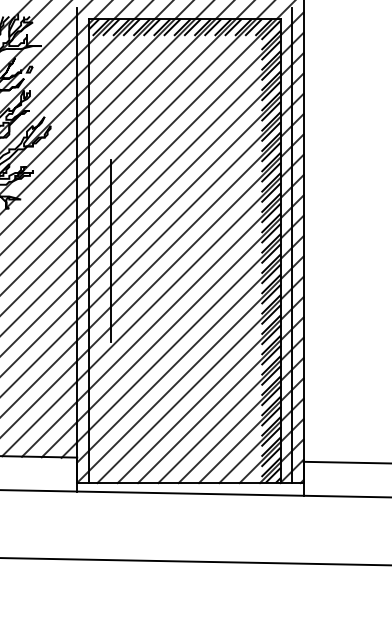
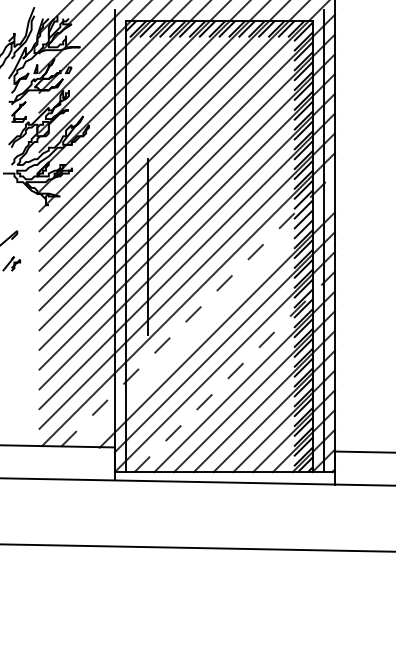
line: (163, 315) -> (198, 309), solid -> dashed
line: (172, 326) -> (207, 319), removed
line: (200, 379) -> (234, 371), solid -> dashed

